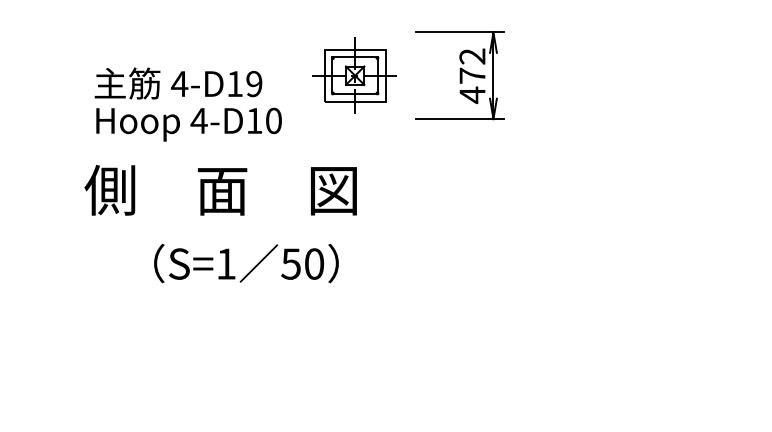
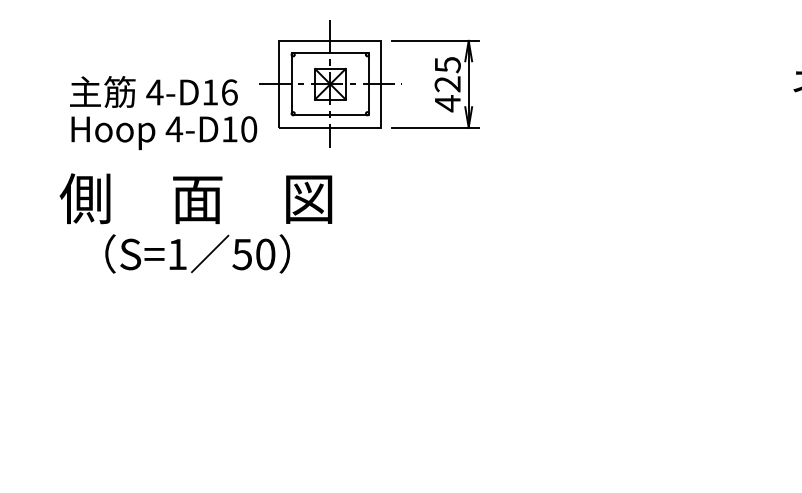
text: (472, 66) -> (447, 74), 472 -> 425
part: (355, 75) -> (330, 83), size x1.67
text: (254, 84) -> (229, 92), 4-D19 -> 4-D16
text: (246, 263) -> (197, 253), moved

